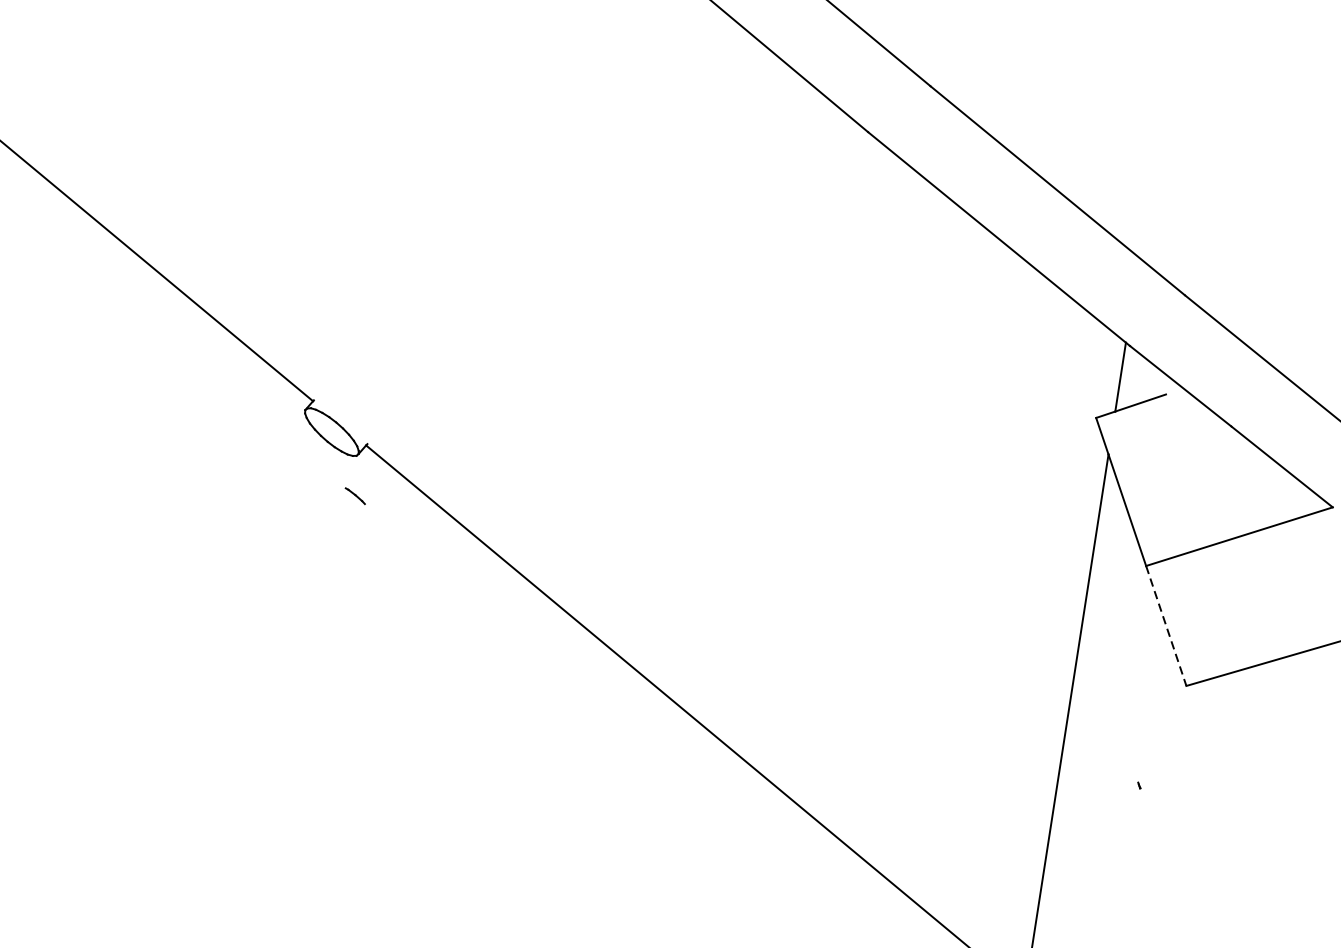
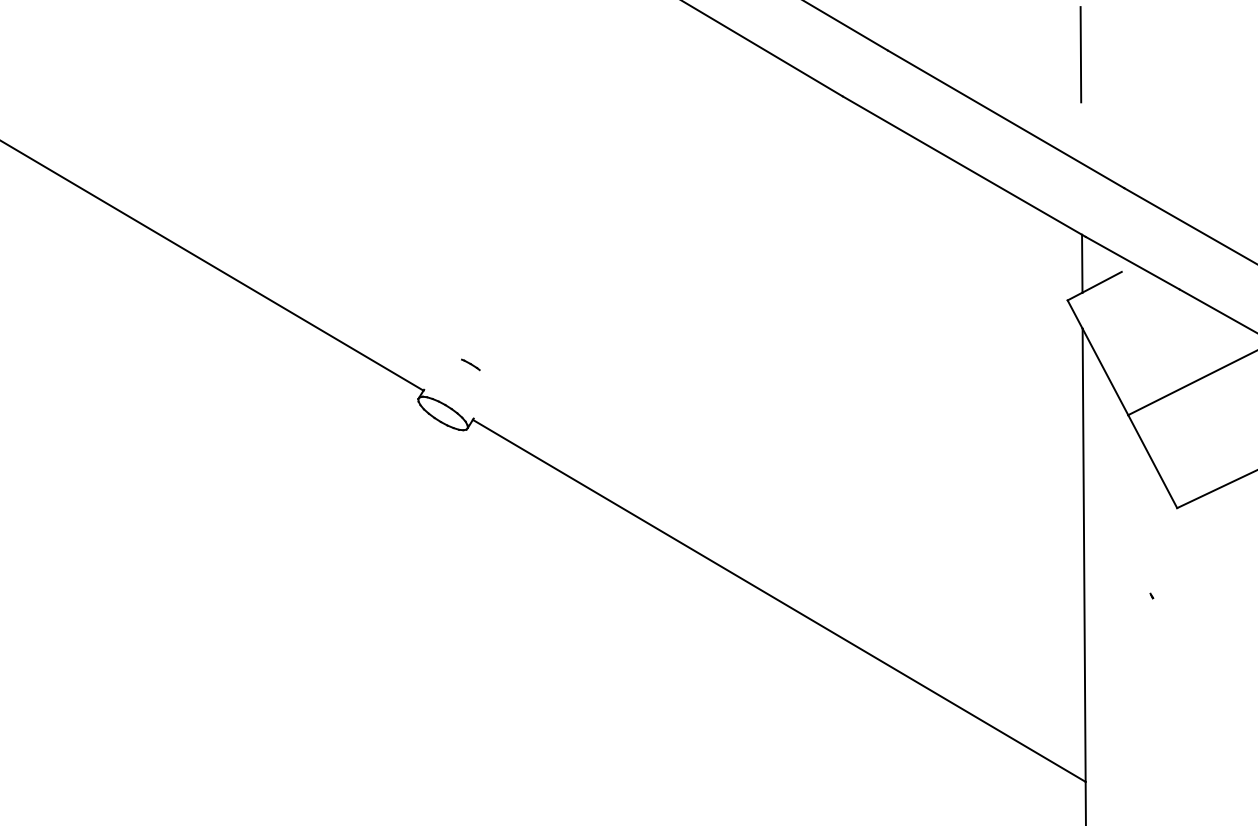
line: (1158, 128) -> (1080, 54), added
line: (355, 495) -> (470, 364), moved
line: (1166, 625) -> (1152, 461), dashed -> solid

